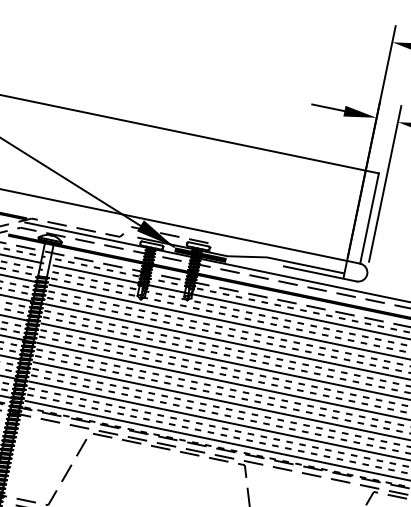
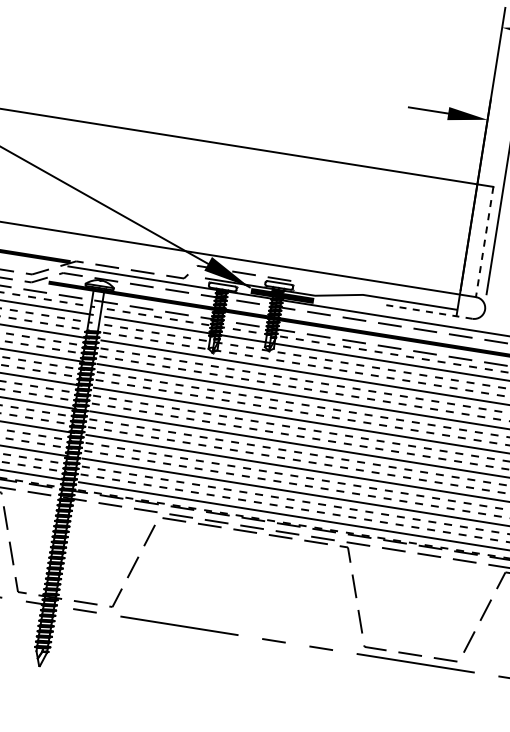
line: (369, 218) -> (484, 242), solid -> dashed
line: (320, 273) -> (428, 311), solid -> dashed

